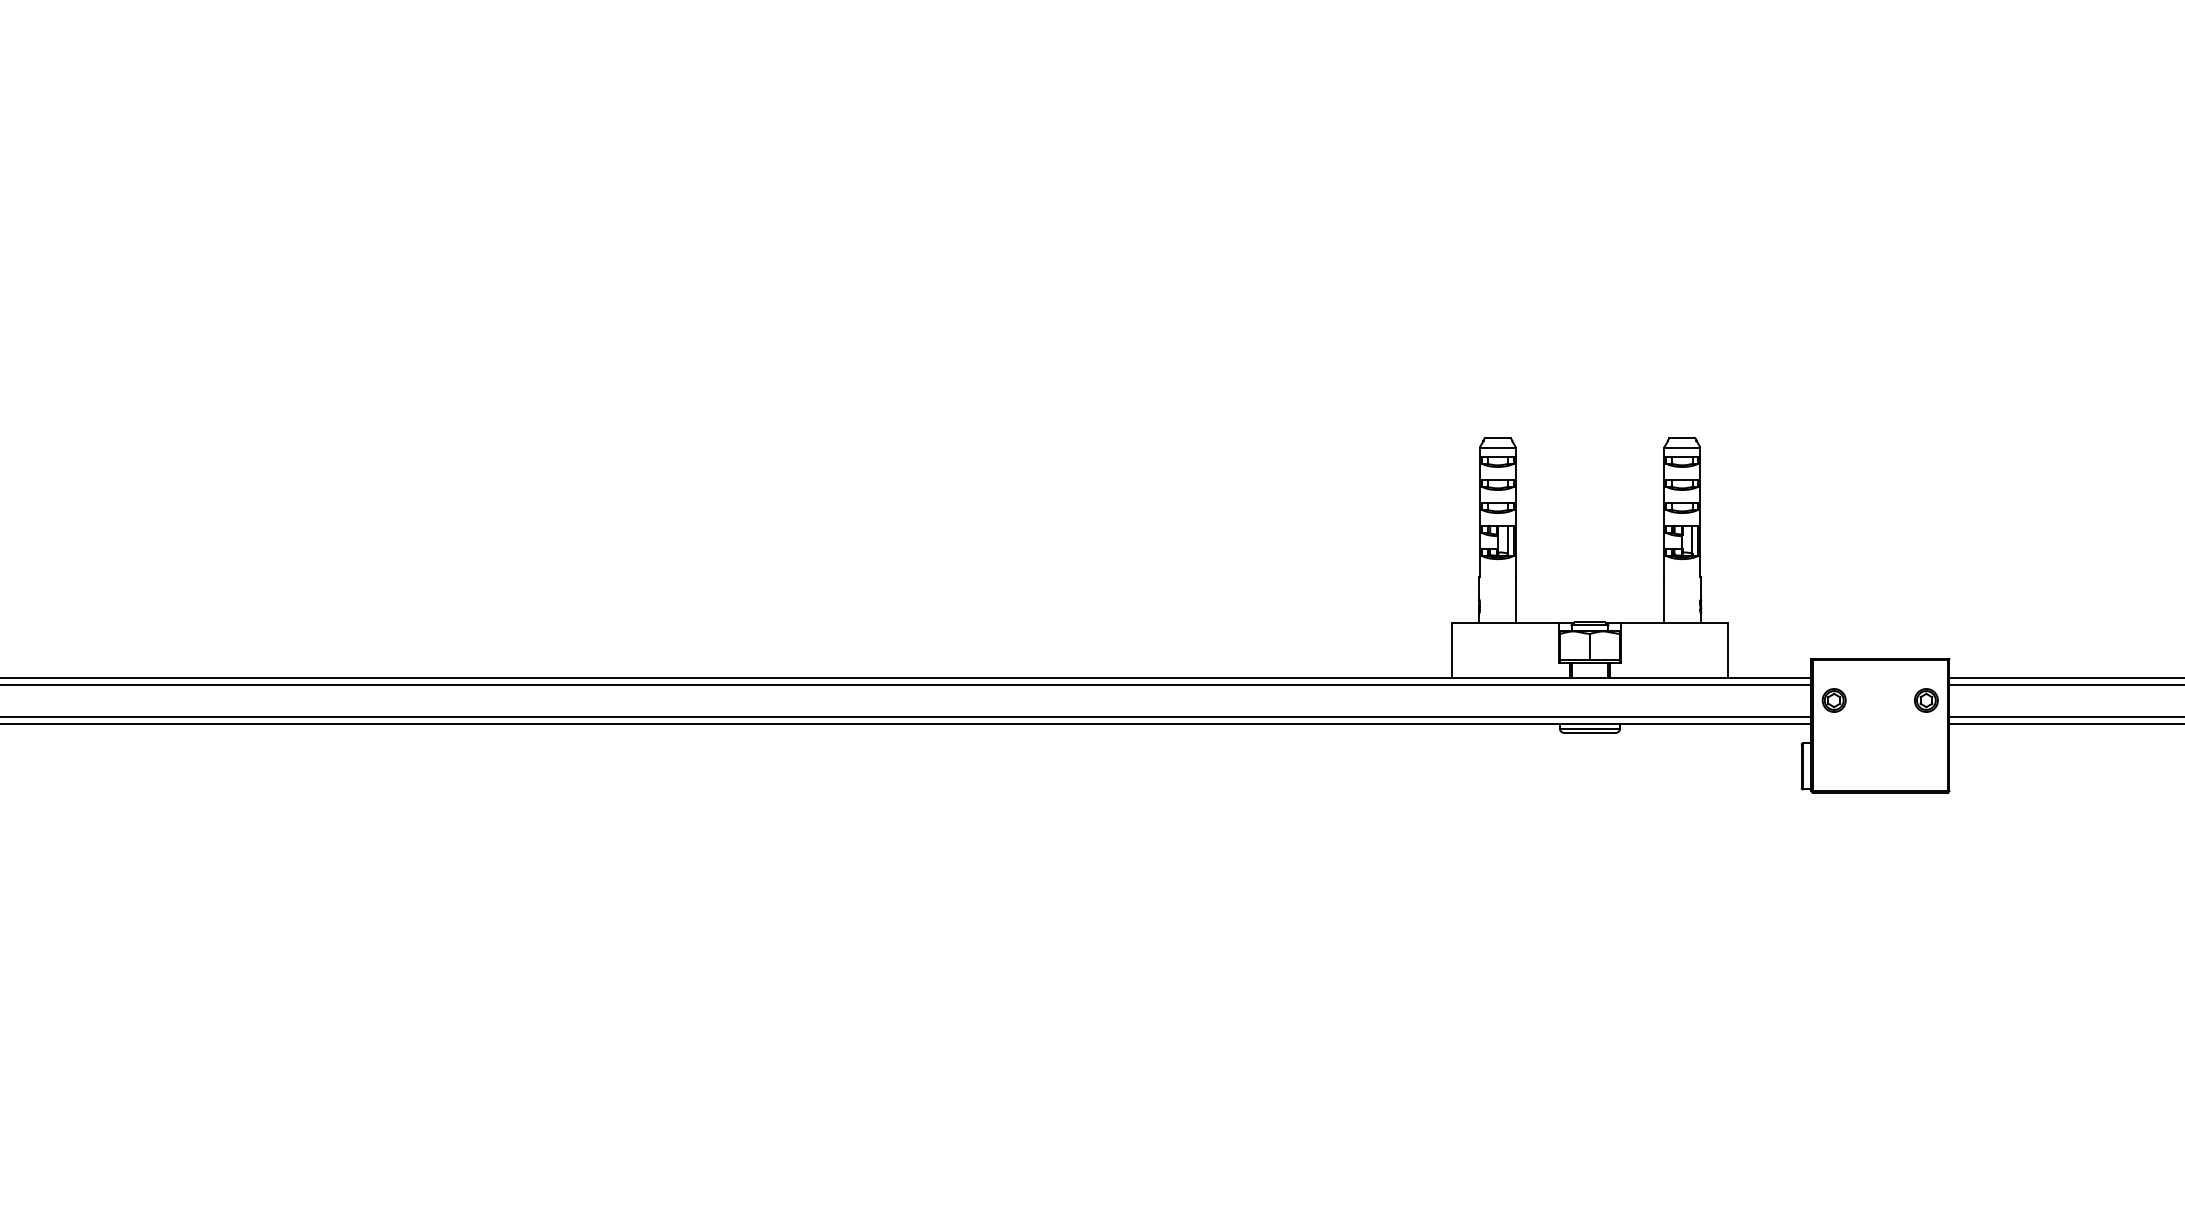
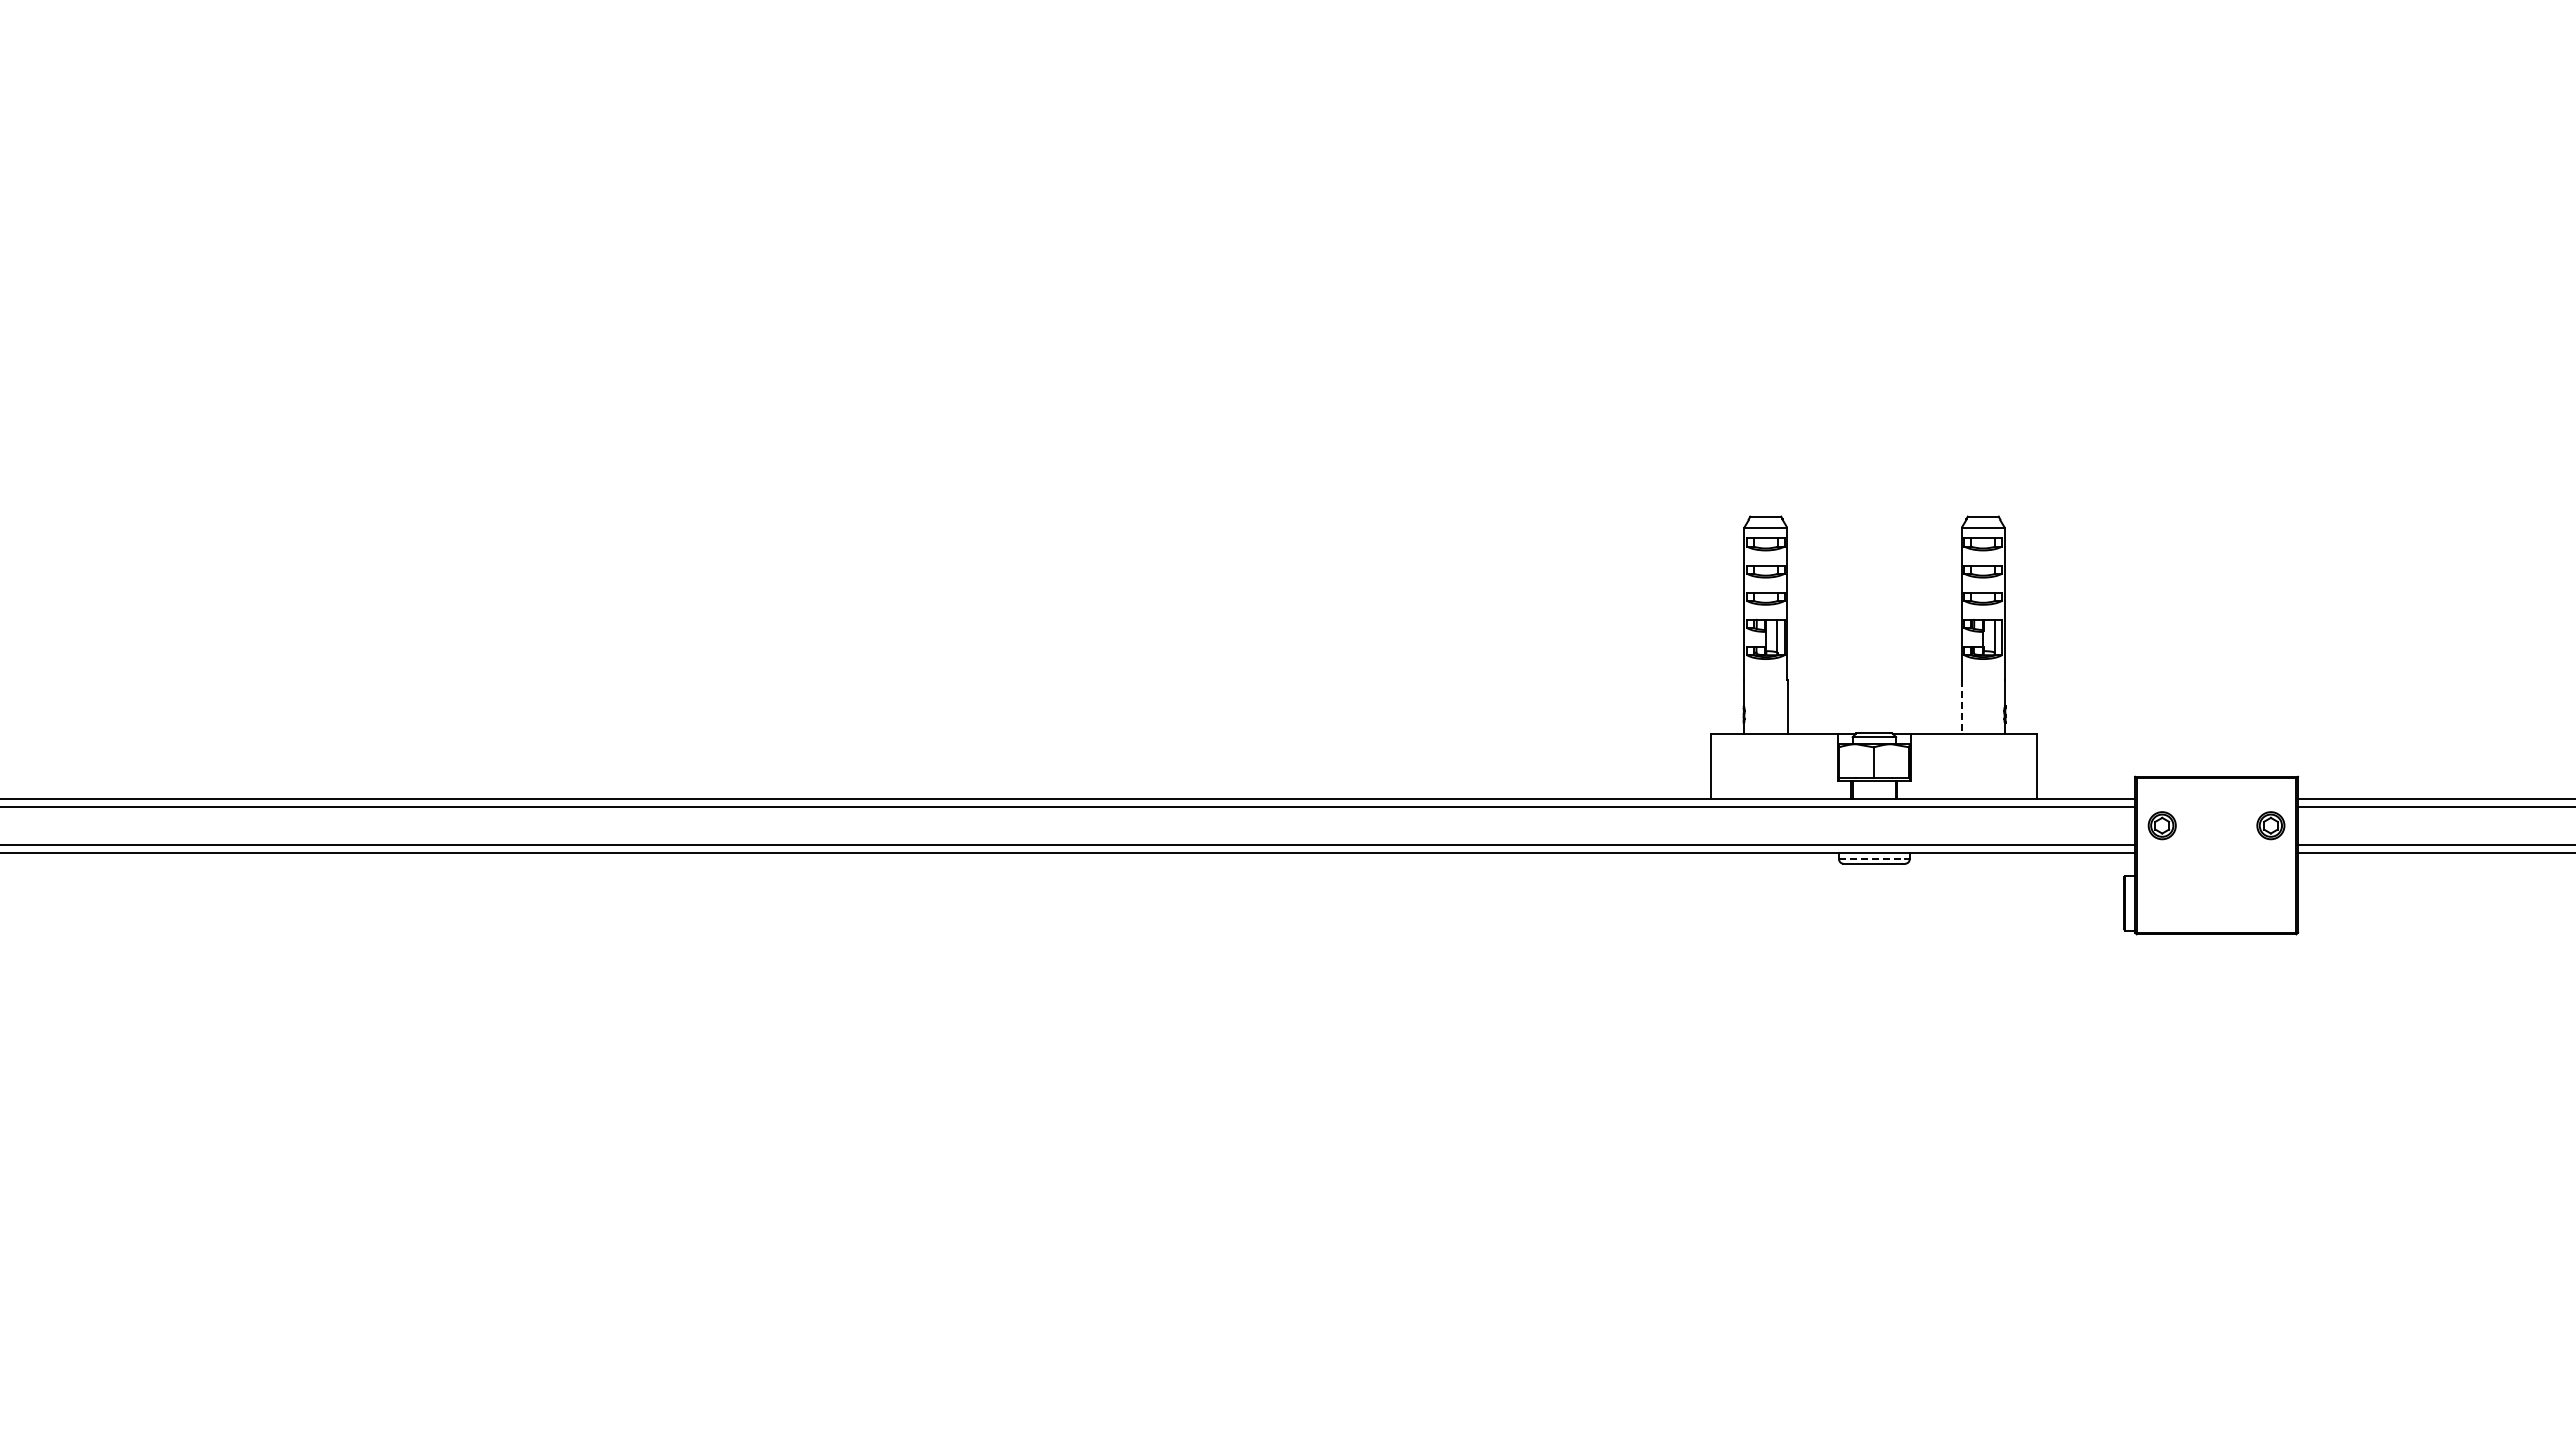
line: (1663, 600) -> (1961, 707), solid -> dashed
line: (1588, 729) -> (1872, 859), solid -> dashed

